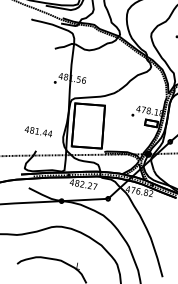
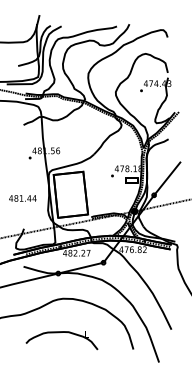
text: (38, 131) -> (22, 198), moved

